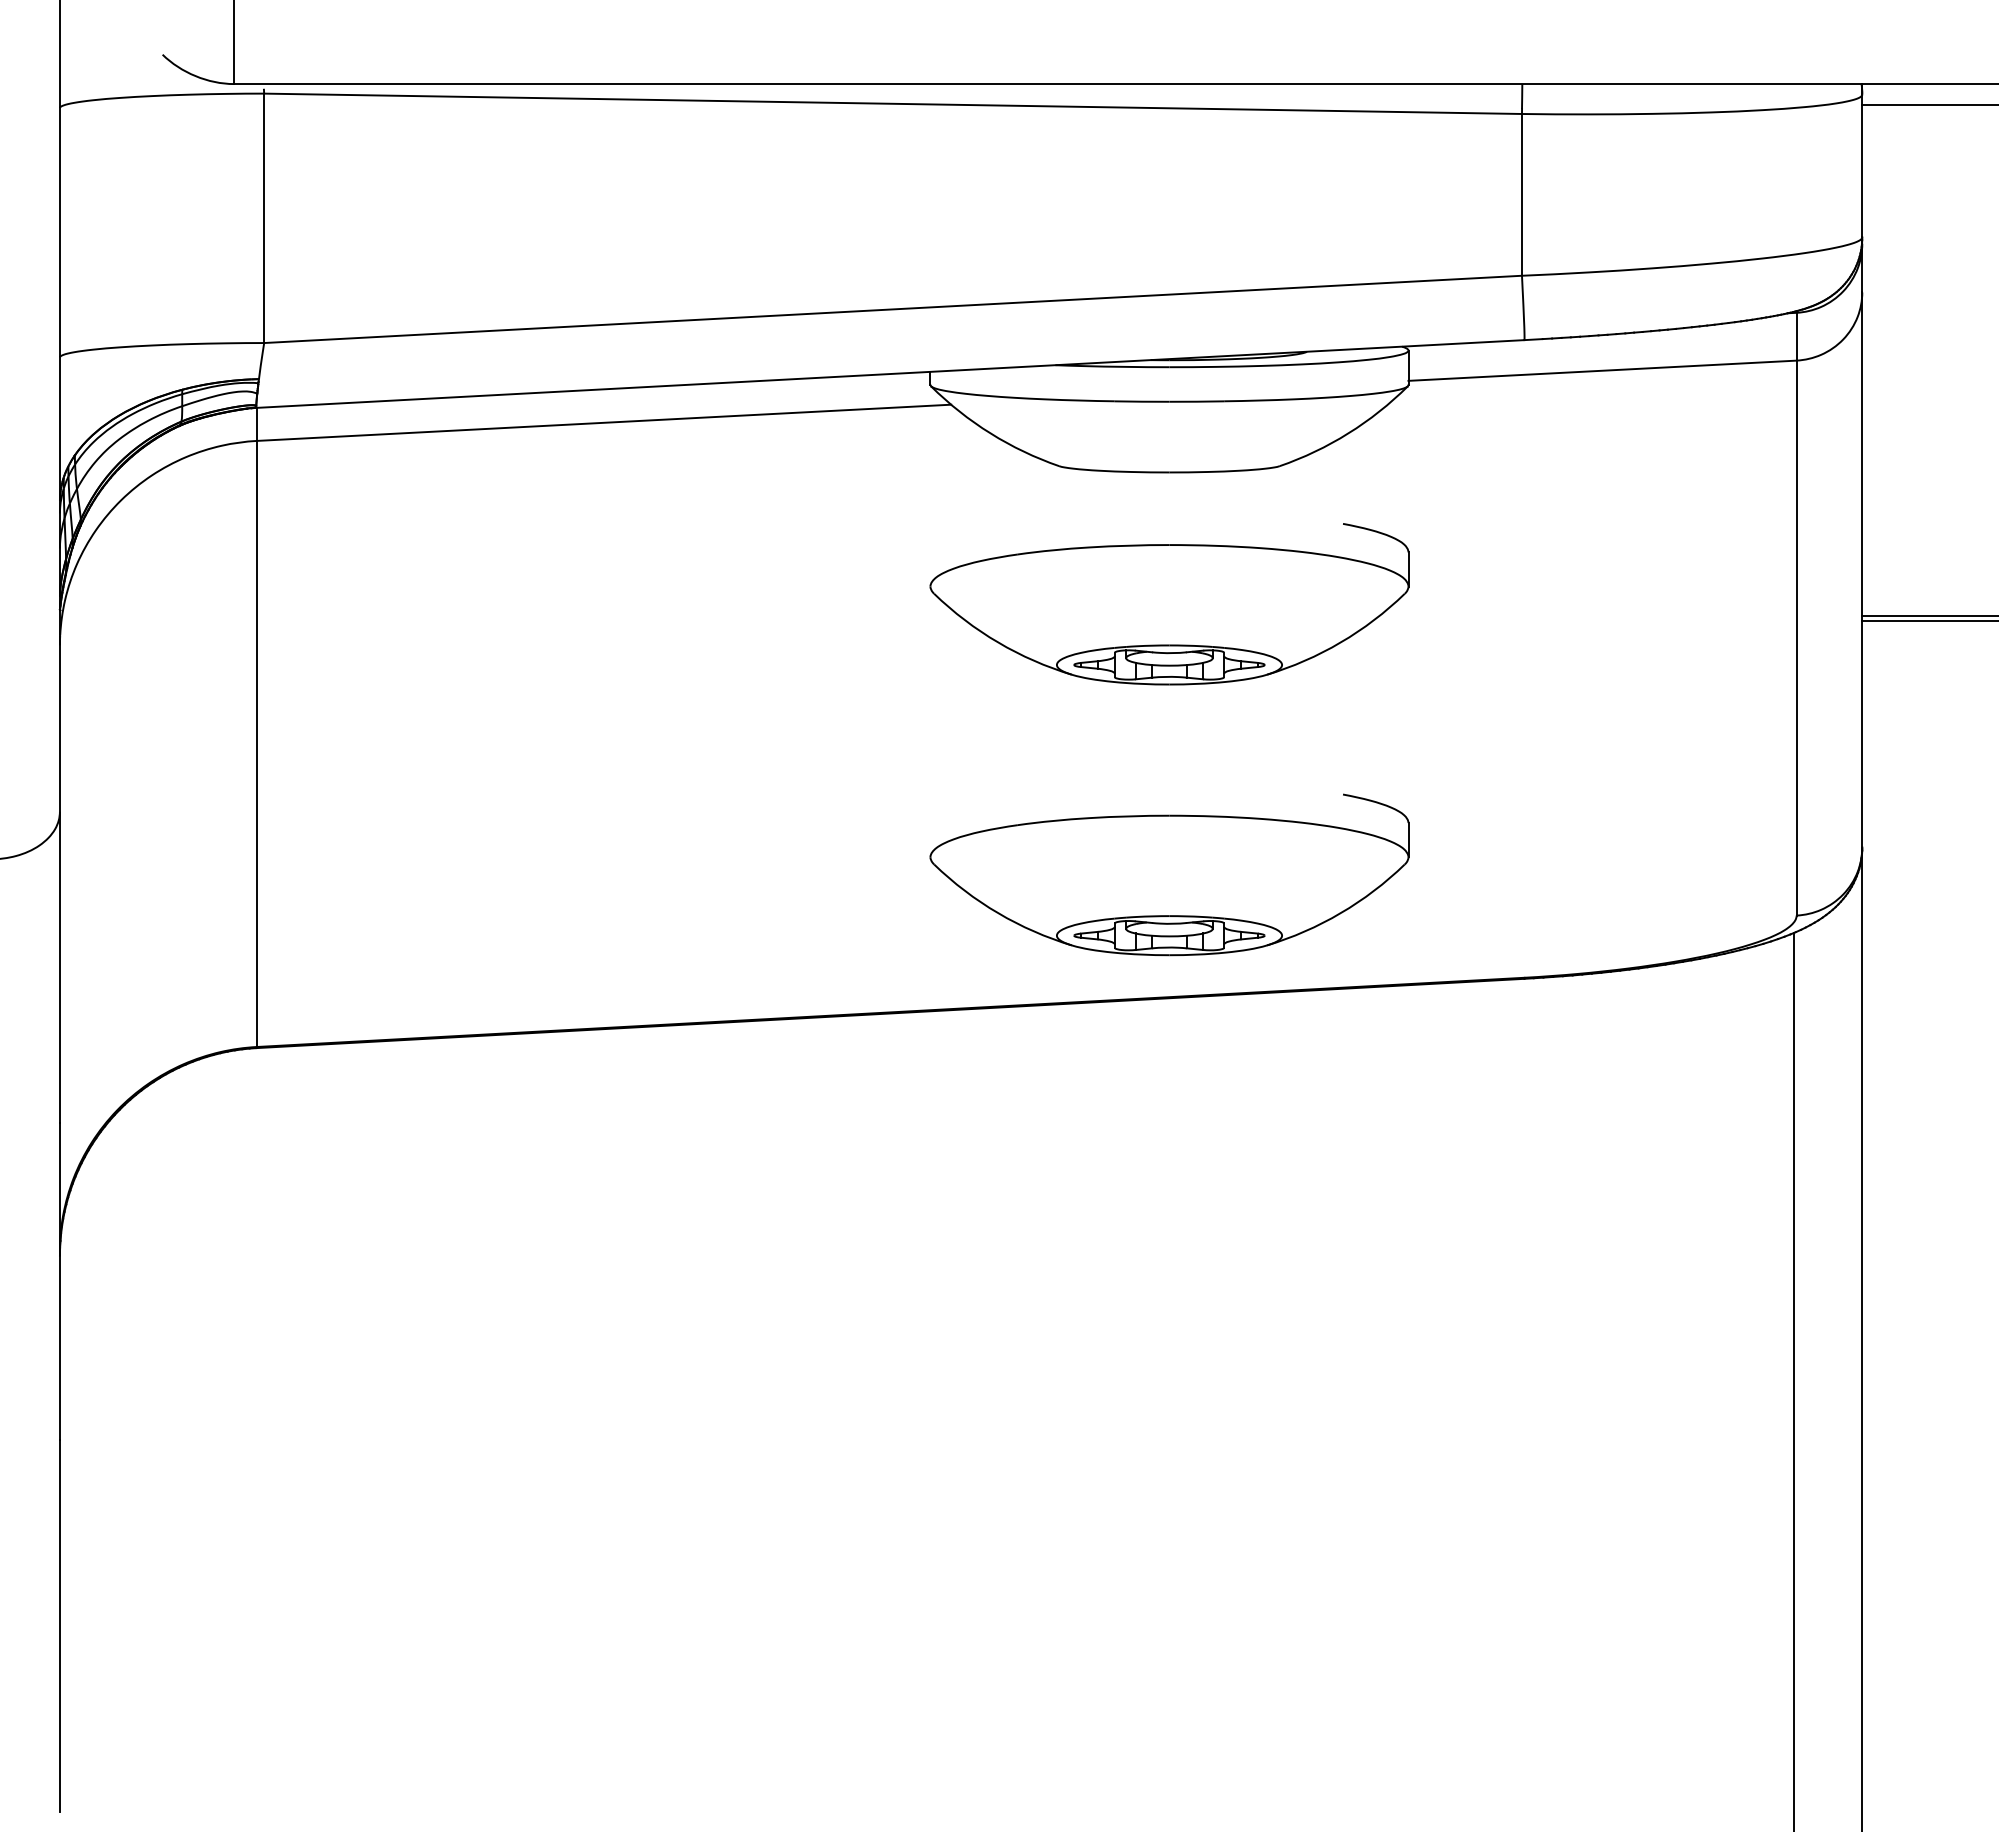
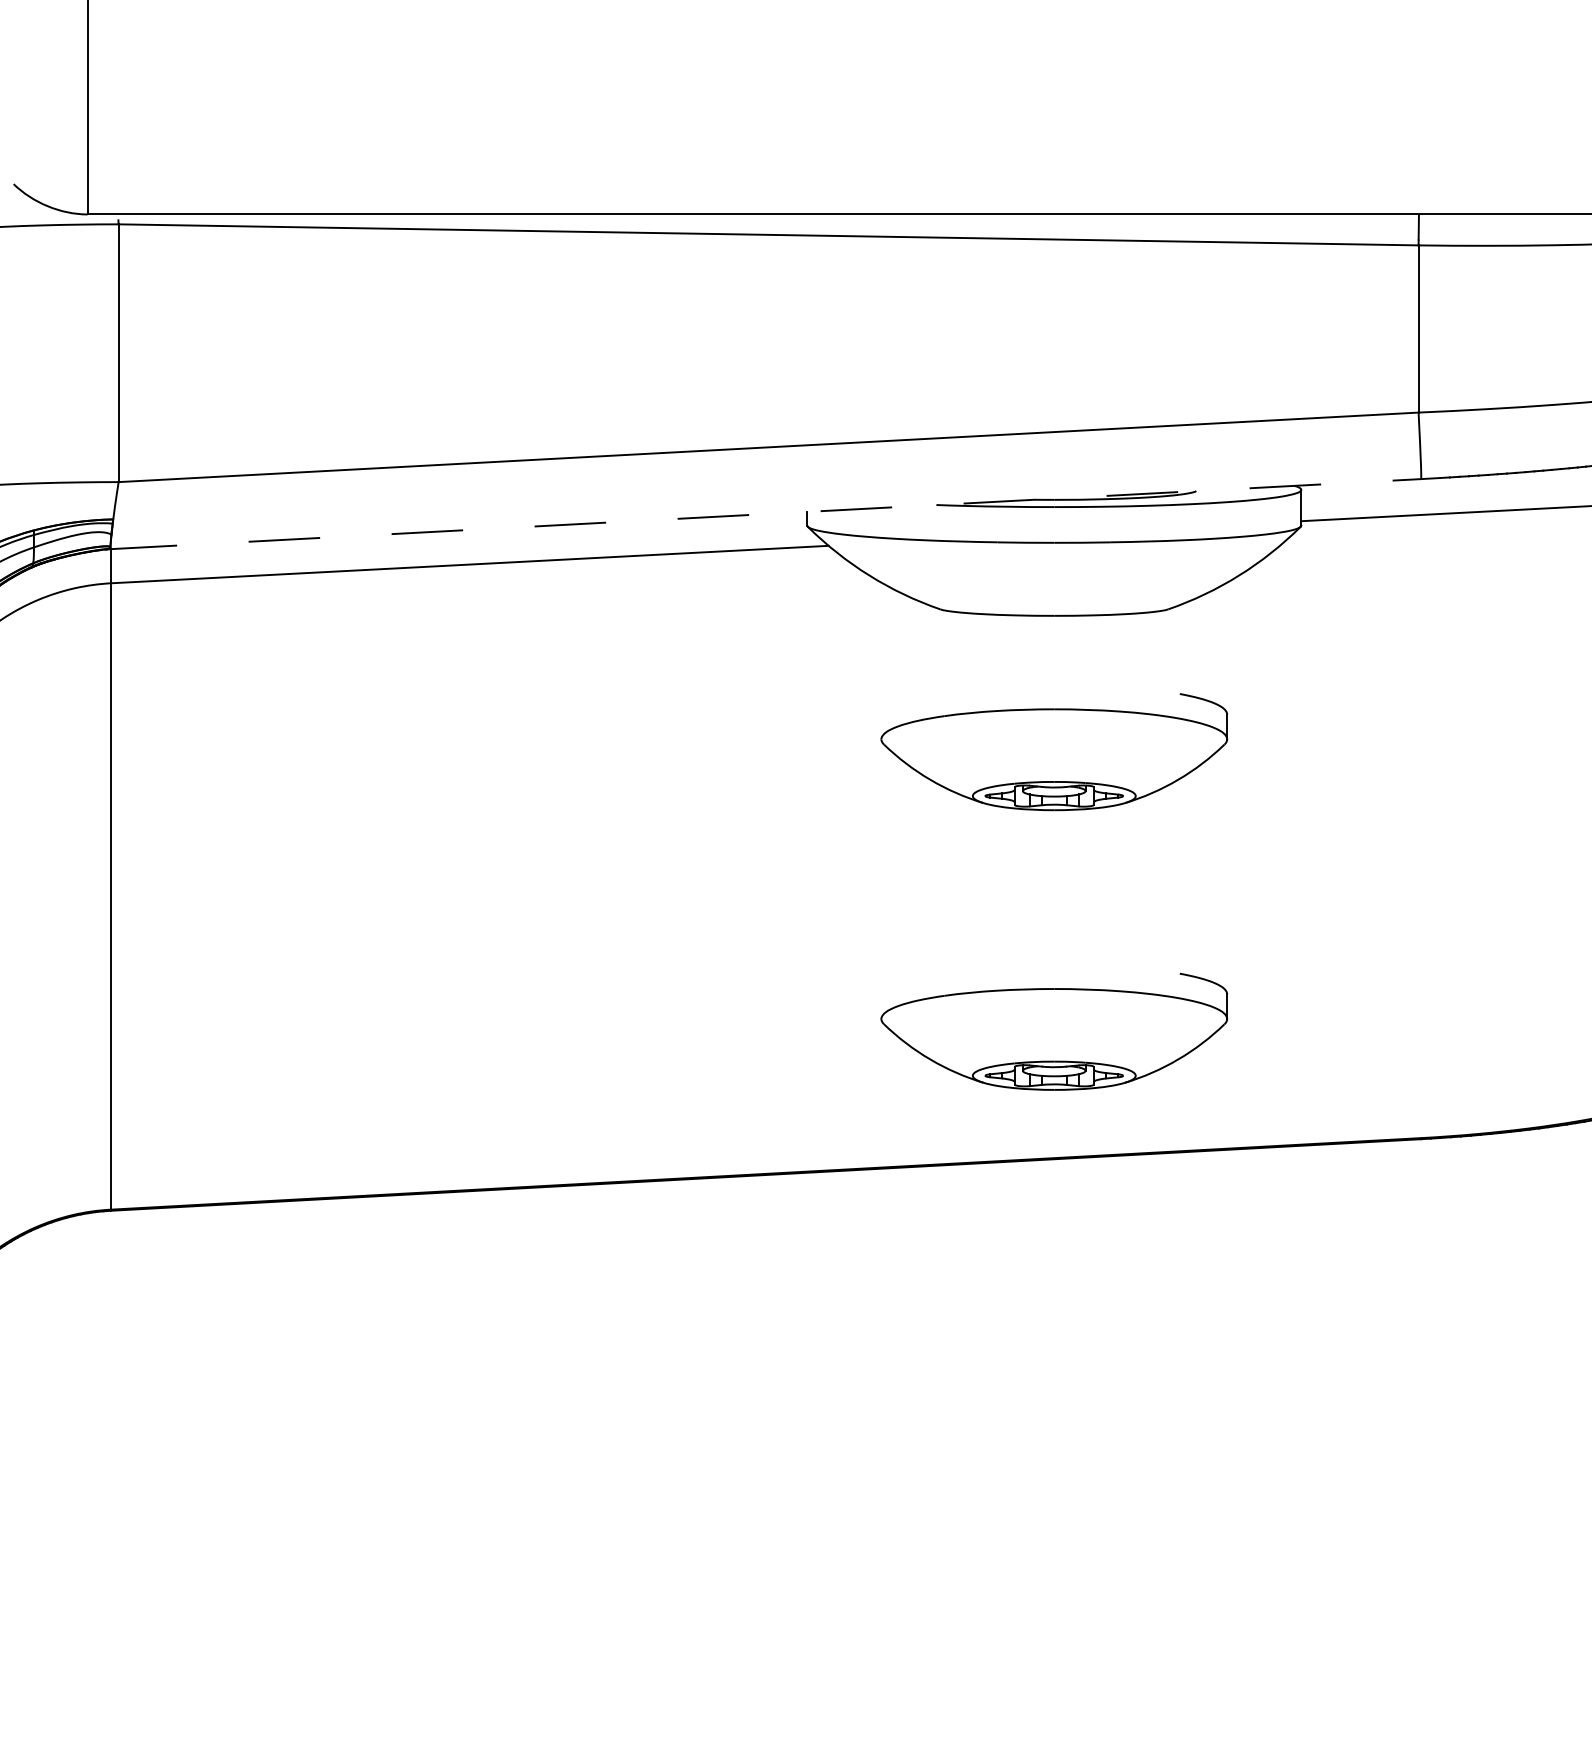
line: (888, 374) -> (763, 514), solid -> dashed
part: (1169, 604) -> (1054, 752), size x0.7
part: (1169, 874) -> (1054, 1031), size x0.7

